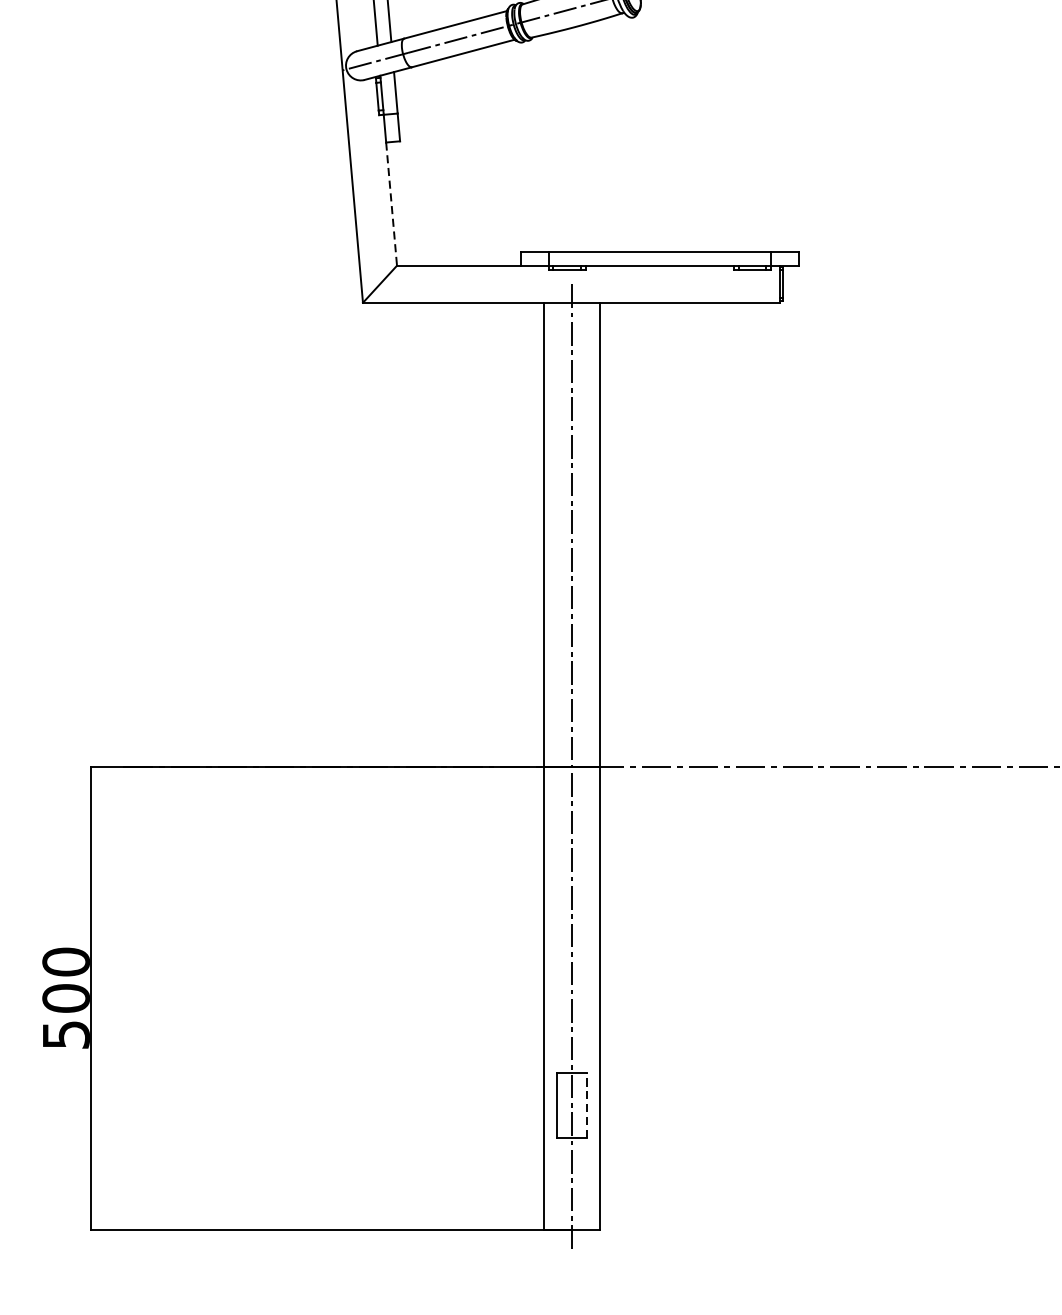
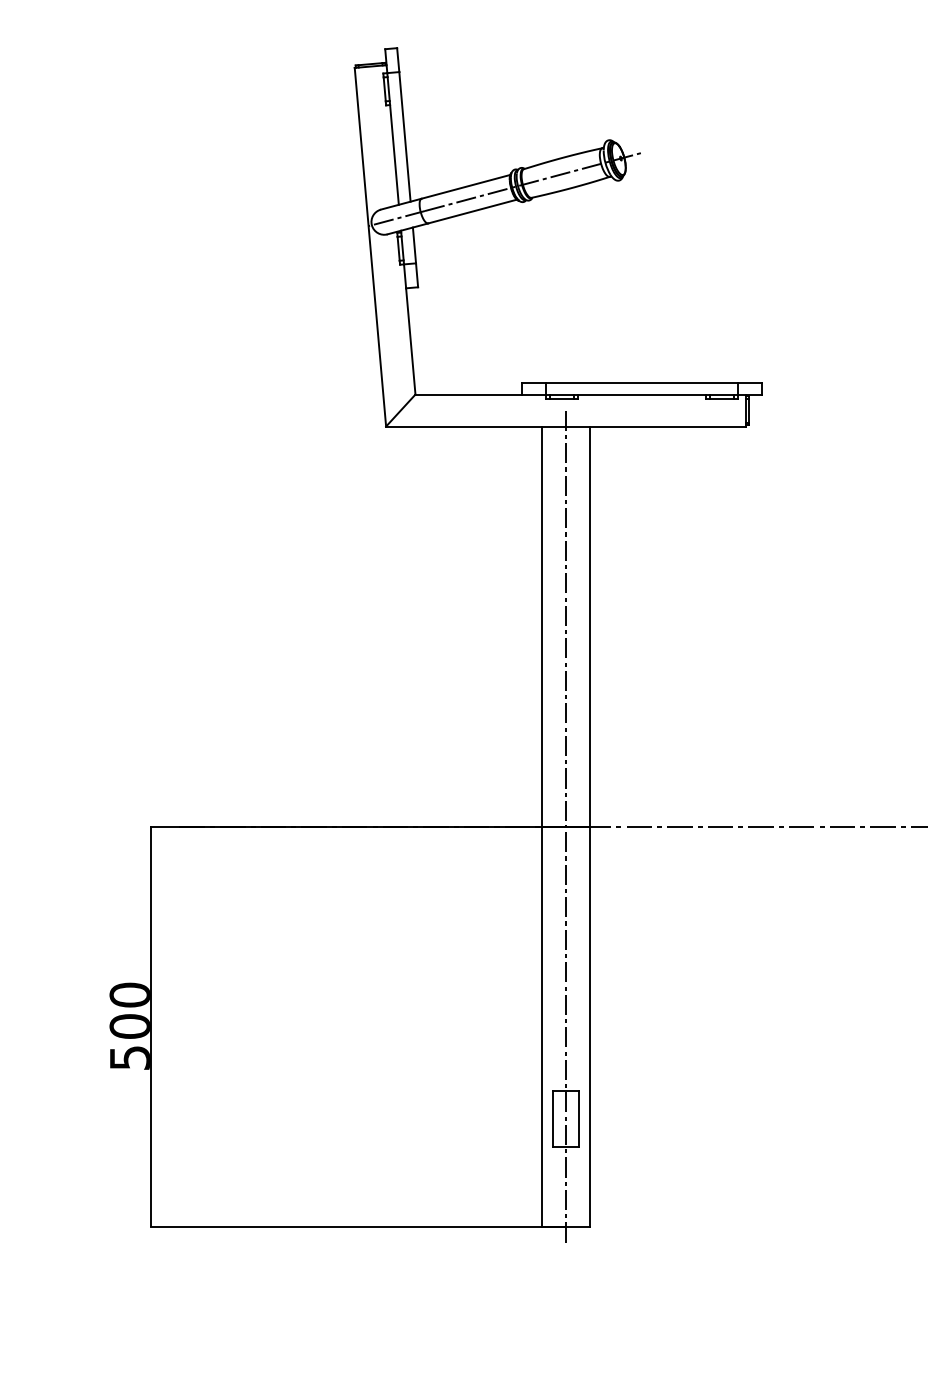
line: (391, 204) -> (410, 341), dashed -> solid
line: (586, 1105) -> (578, 1118), dashed -> solid

